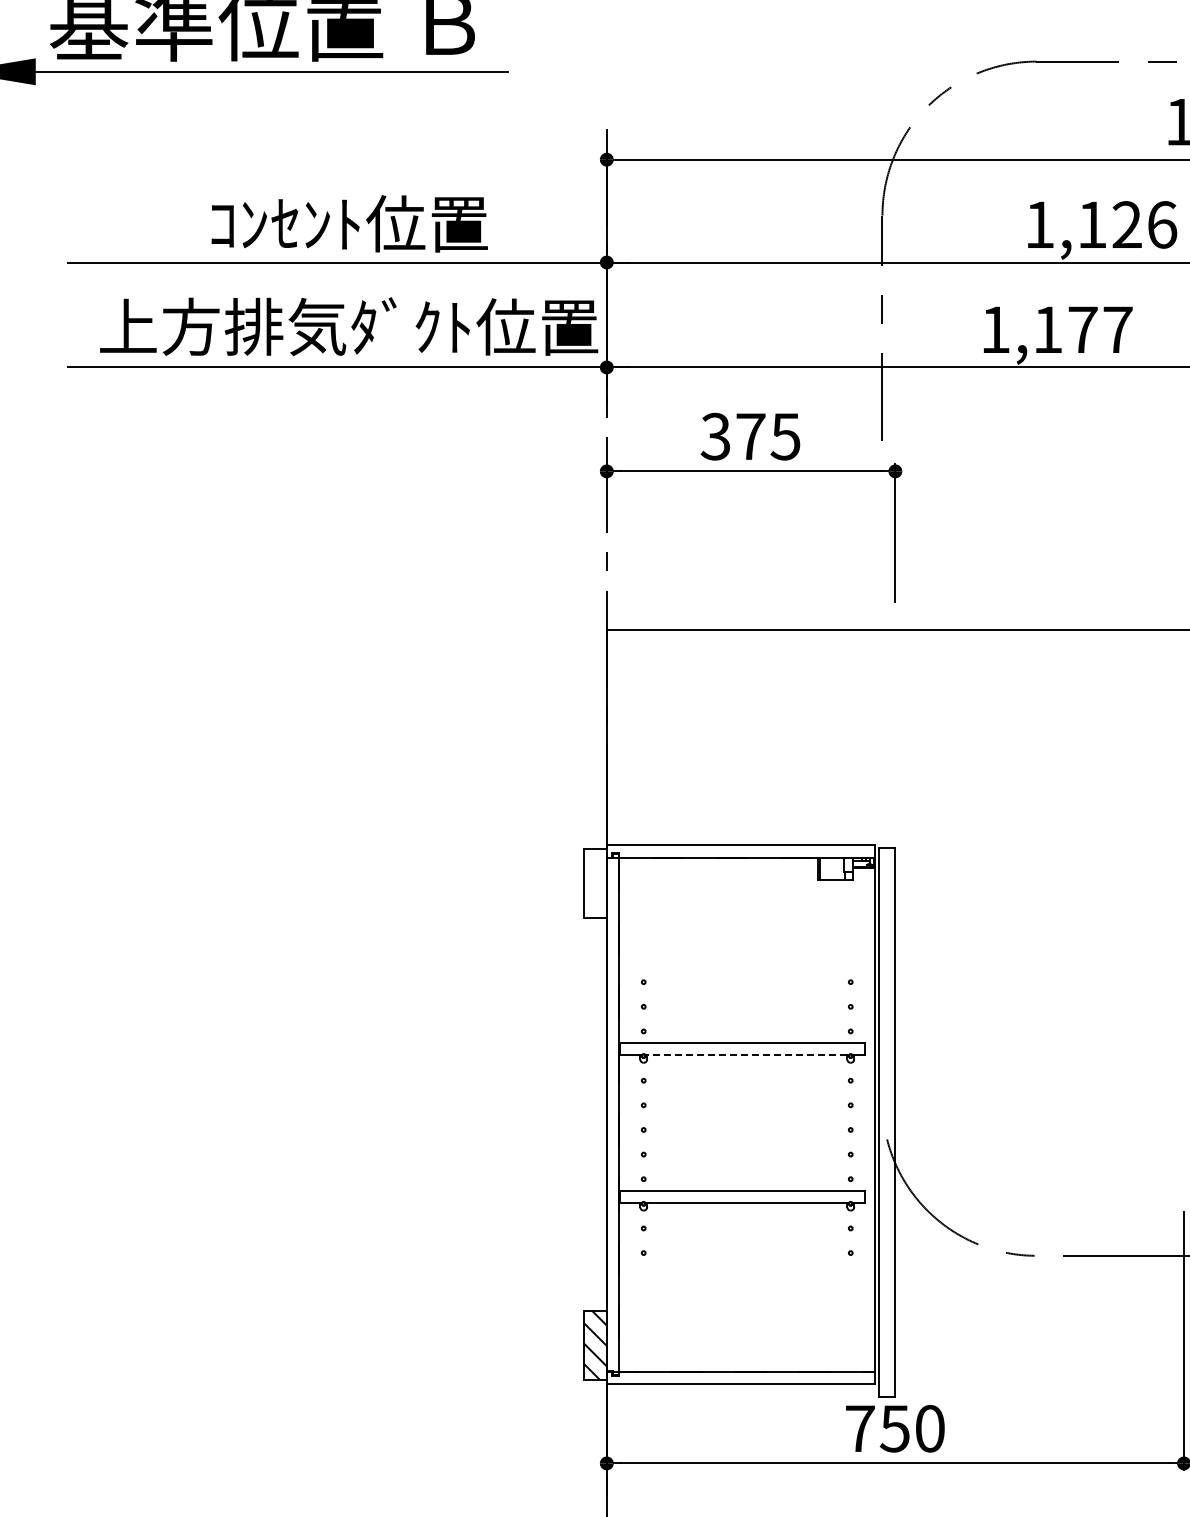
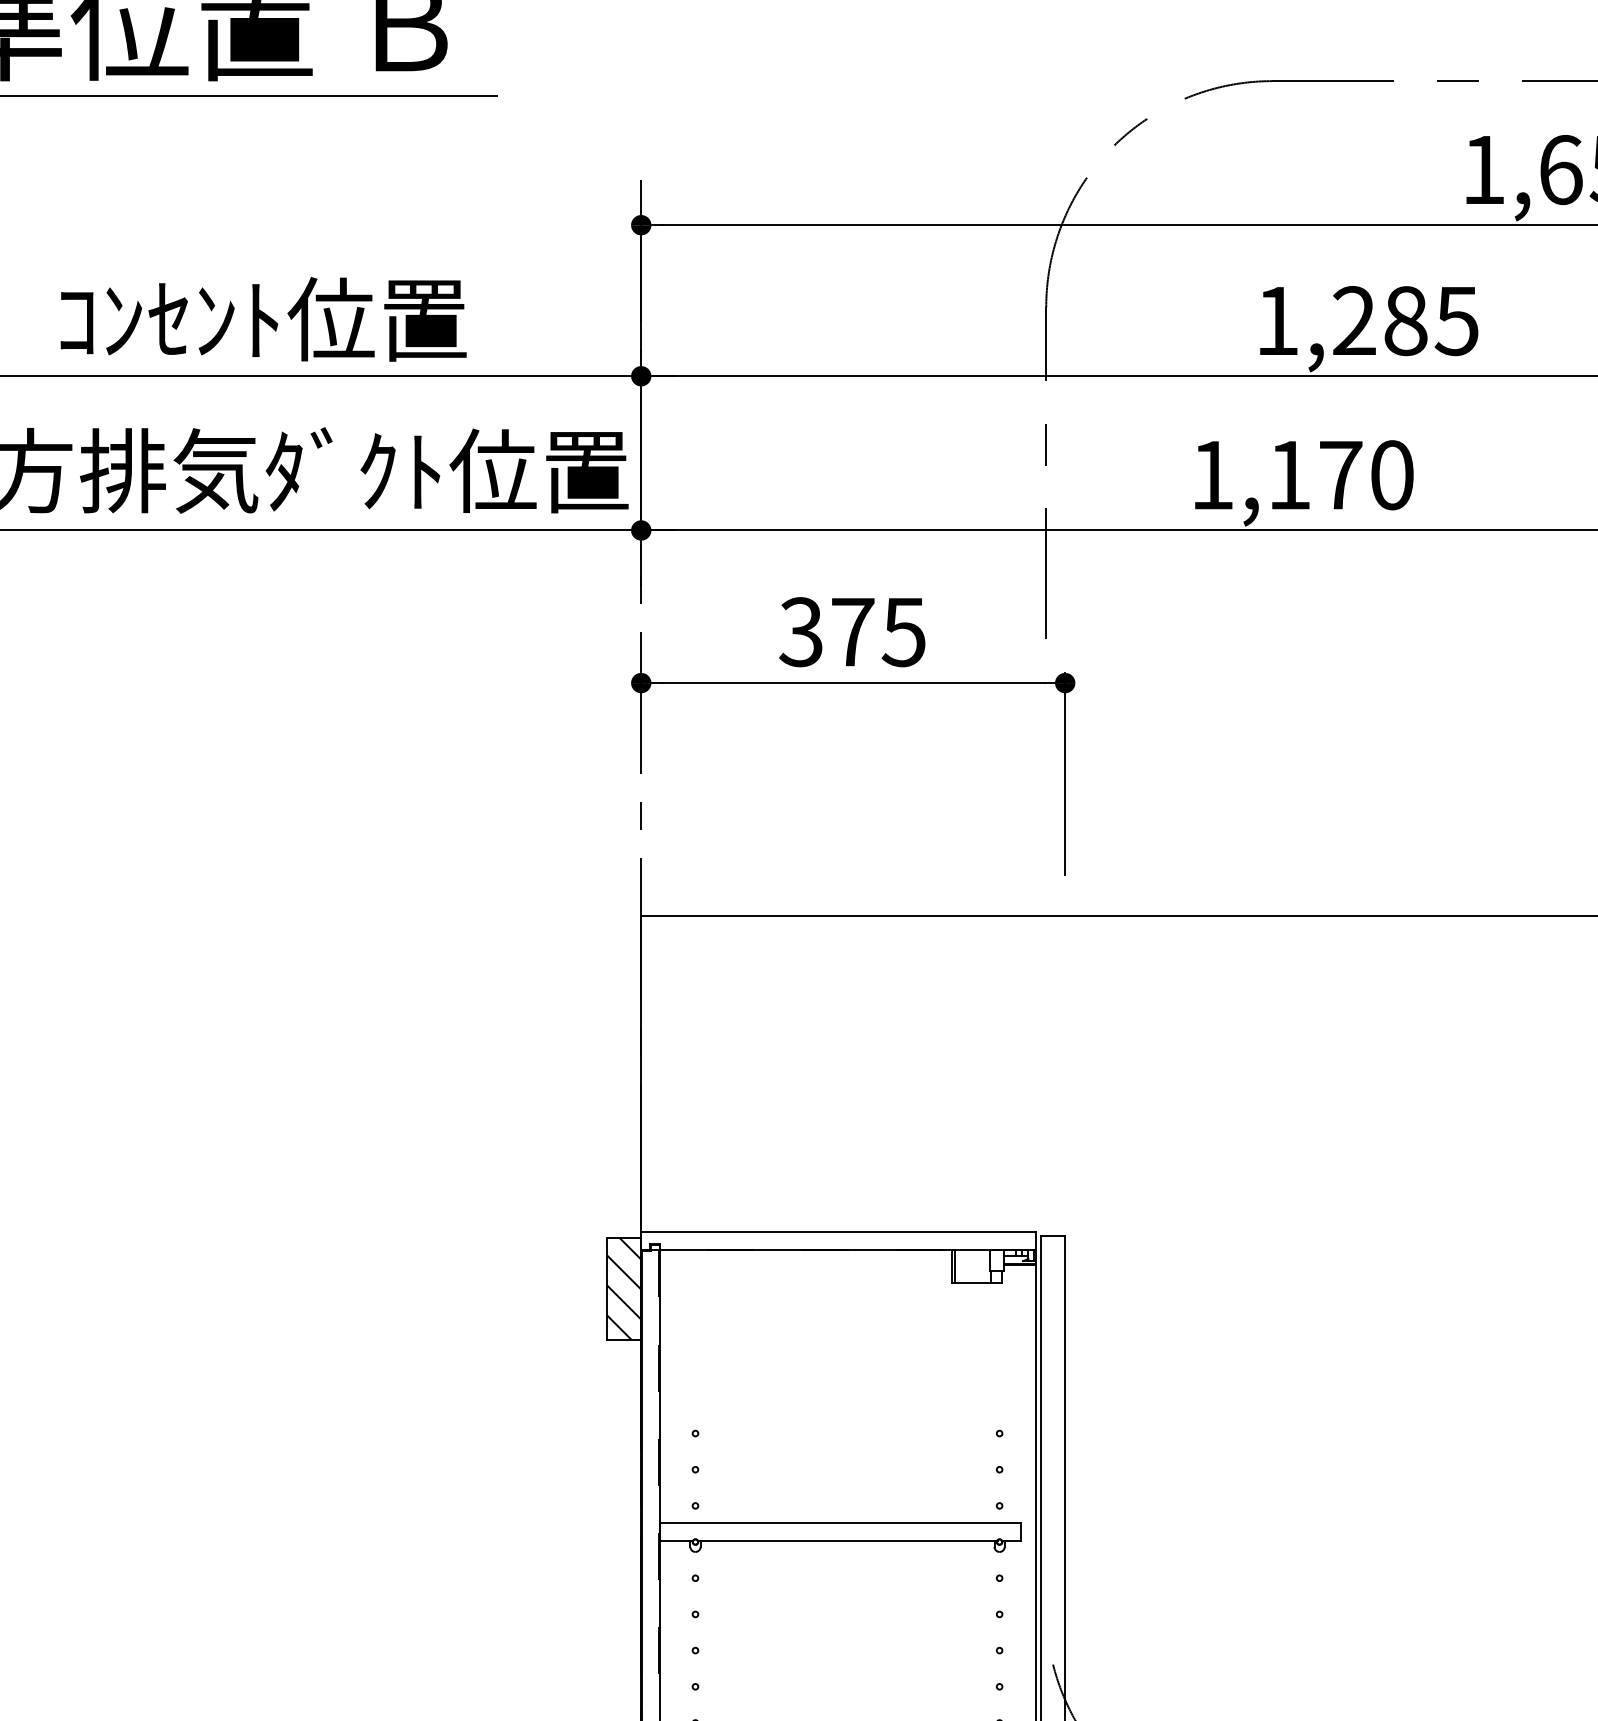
text: (1127, 224) -> (1406, 320), 1,126 -> 1,285
text: (1117, 329) -> (1391, 474), 1,177 -> 1,170
hatch: (594, 883) -> (623, 1288), added
line: (746, 1055) -> (846, 1541), dashed -> solid

